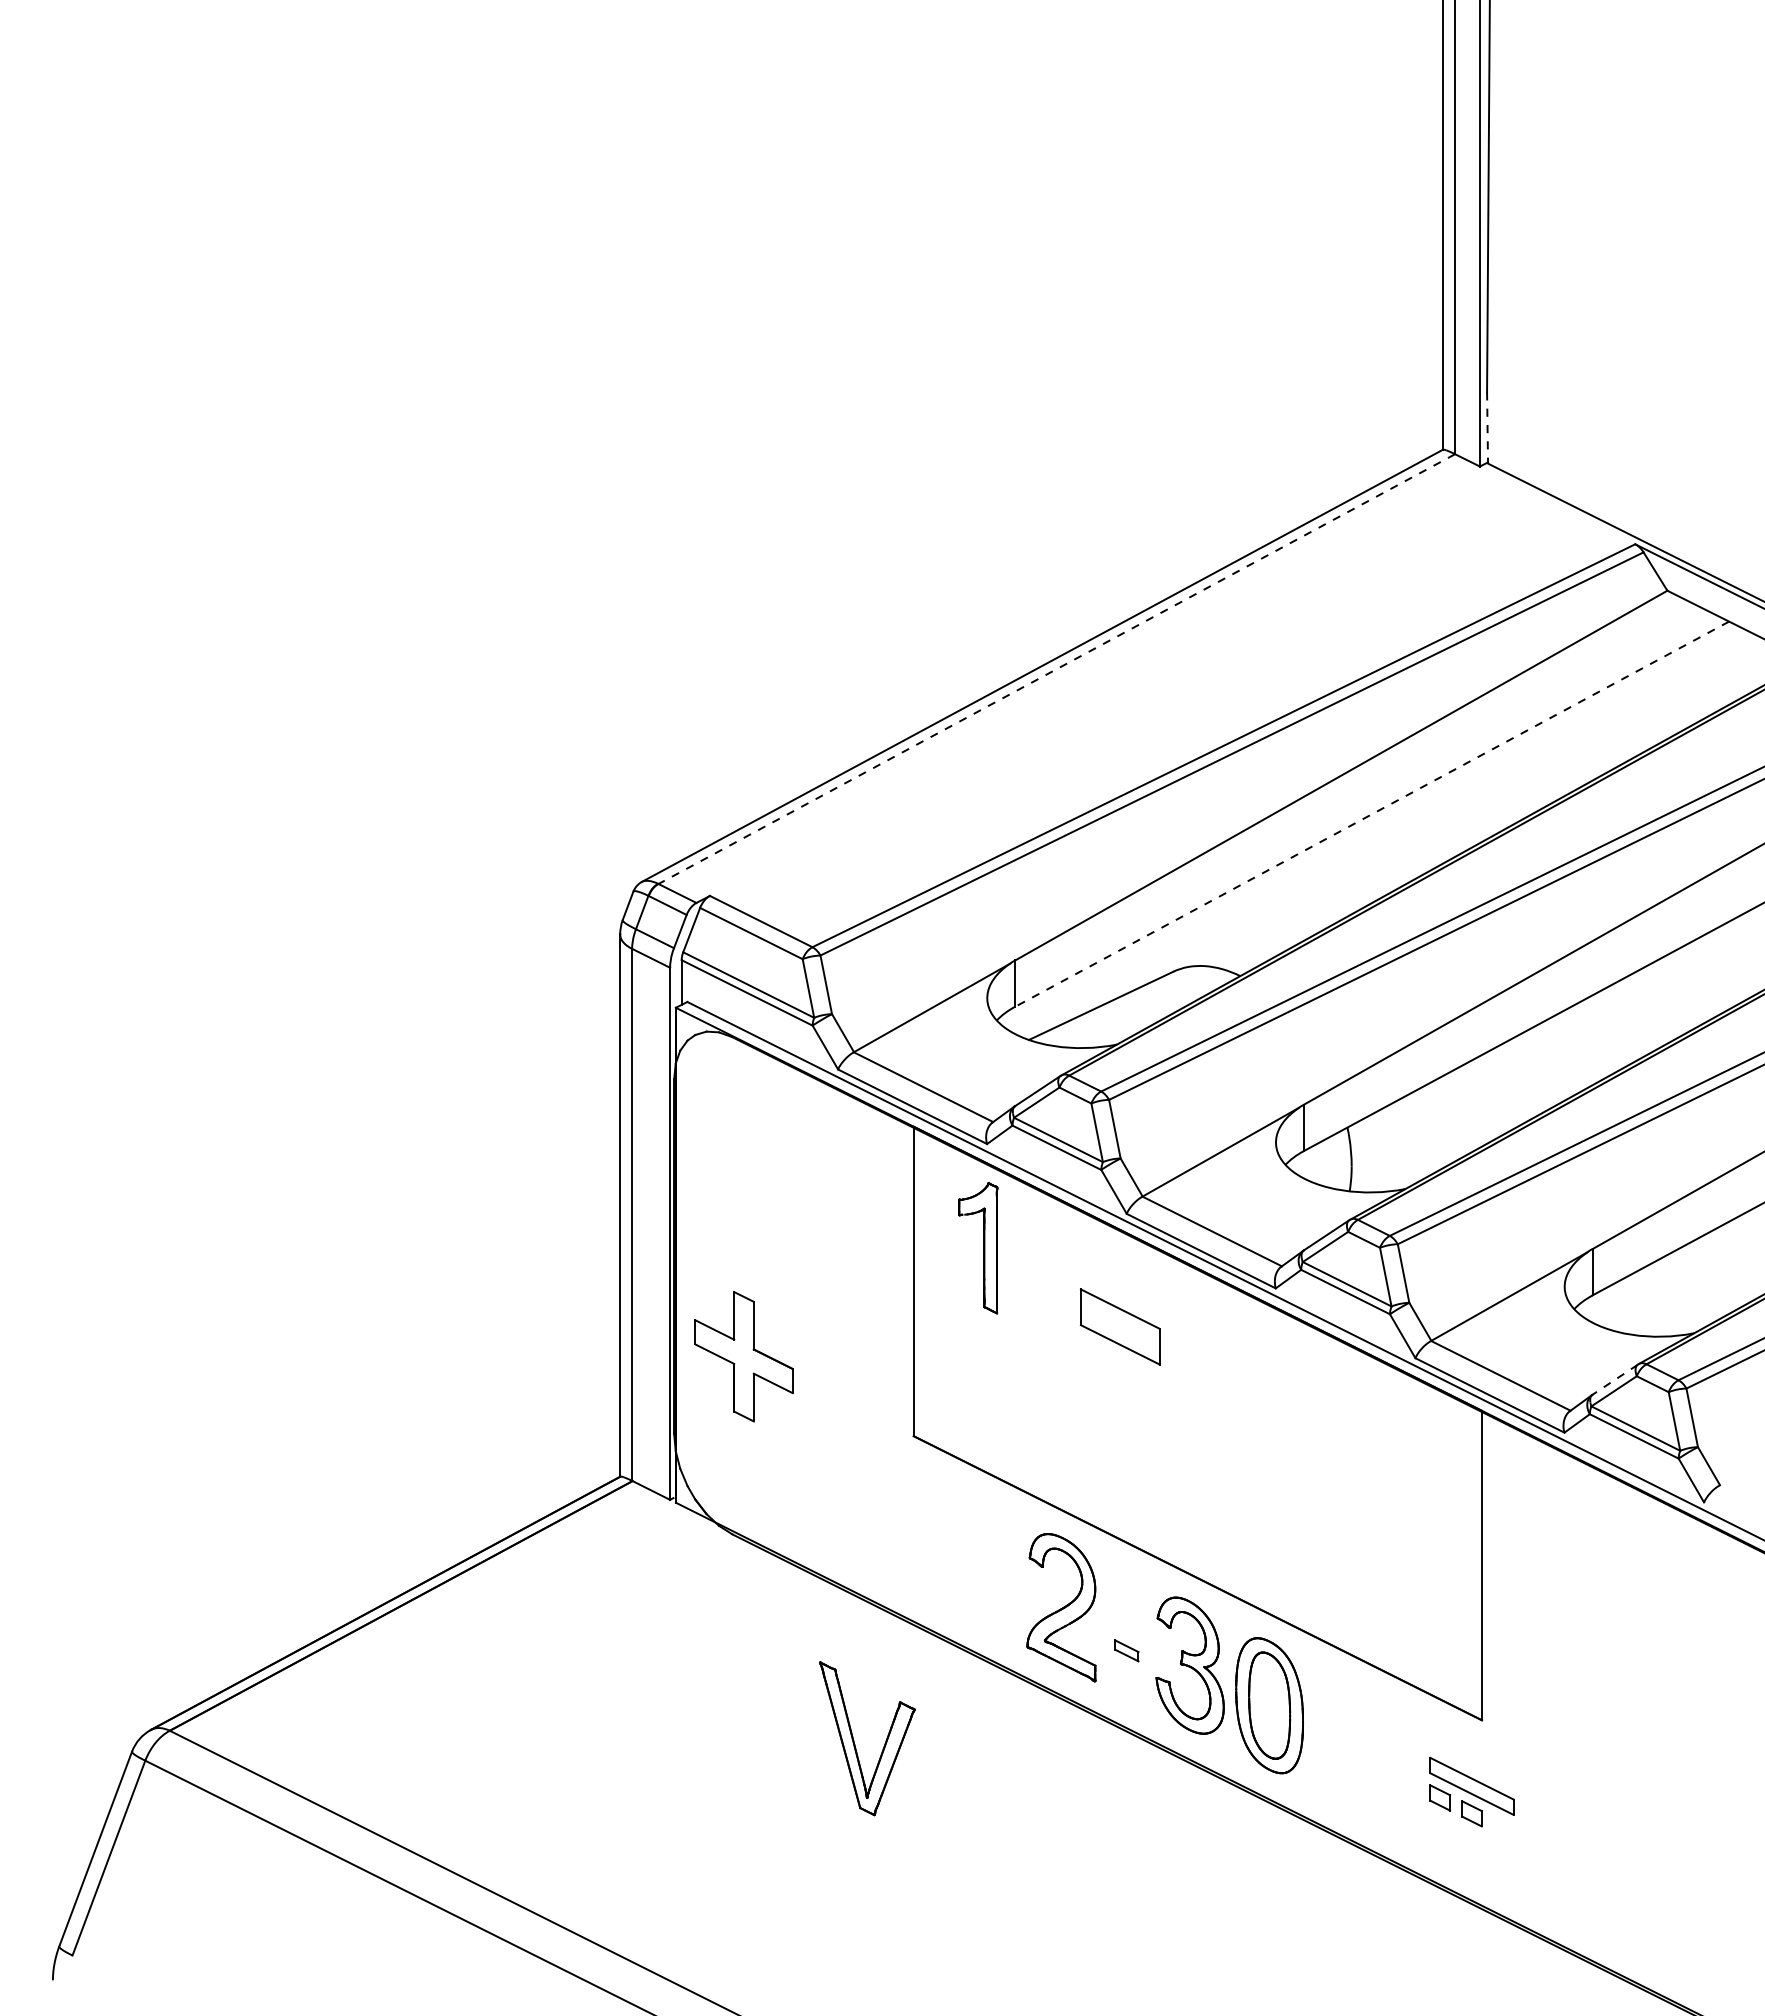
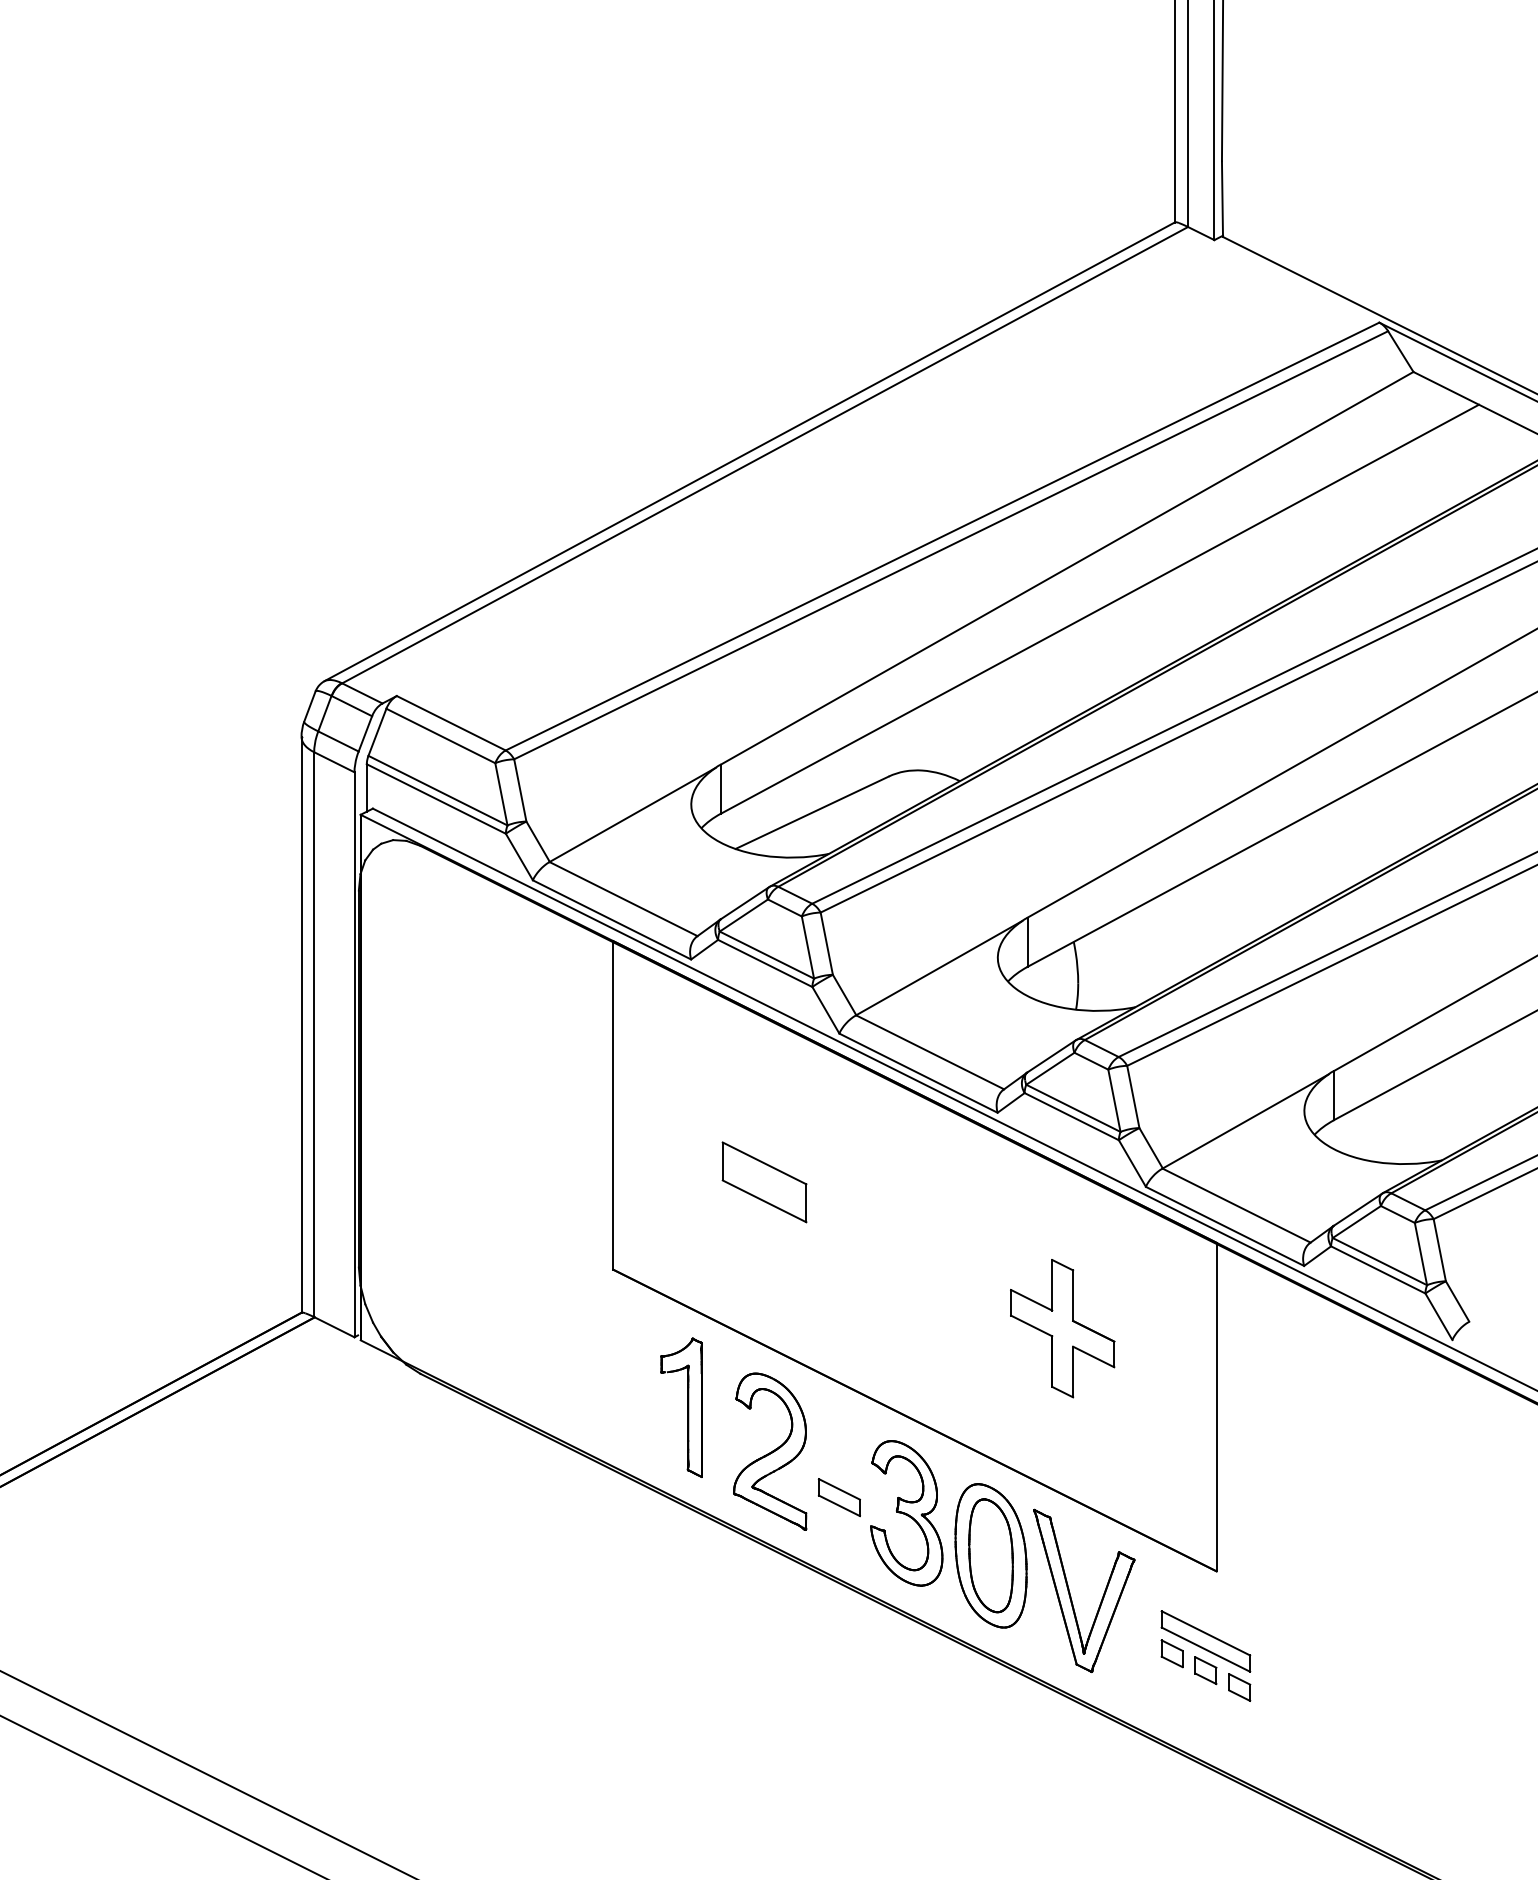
line: (1487, 427) -> (1222, 198), dashed -> solid
line: (1056, 669) -> (764, 455), dashed -> solid
line: (1372, 814) -> (1100, 609), dashed -> solid
part: (978, 1248) -> (681, 1408), moved
part: (1119, 1326) -> (763, 1181), moved
part: (743, 1356) -> (1062, 1328), moved
line: (1614, 1380) -> (1357, 1210), dashed -> solid
part: (1126, 1650) -> (839, 1497), size x1.67
part: (854, 1740) -> (1070, 1592), moved
part: (1503, 1829) -> (1239, 1687), added

